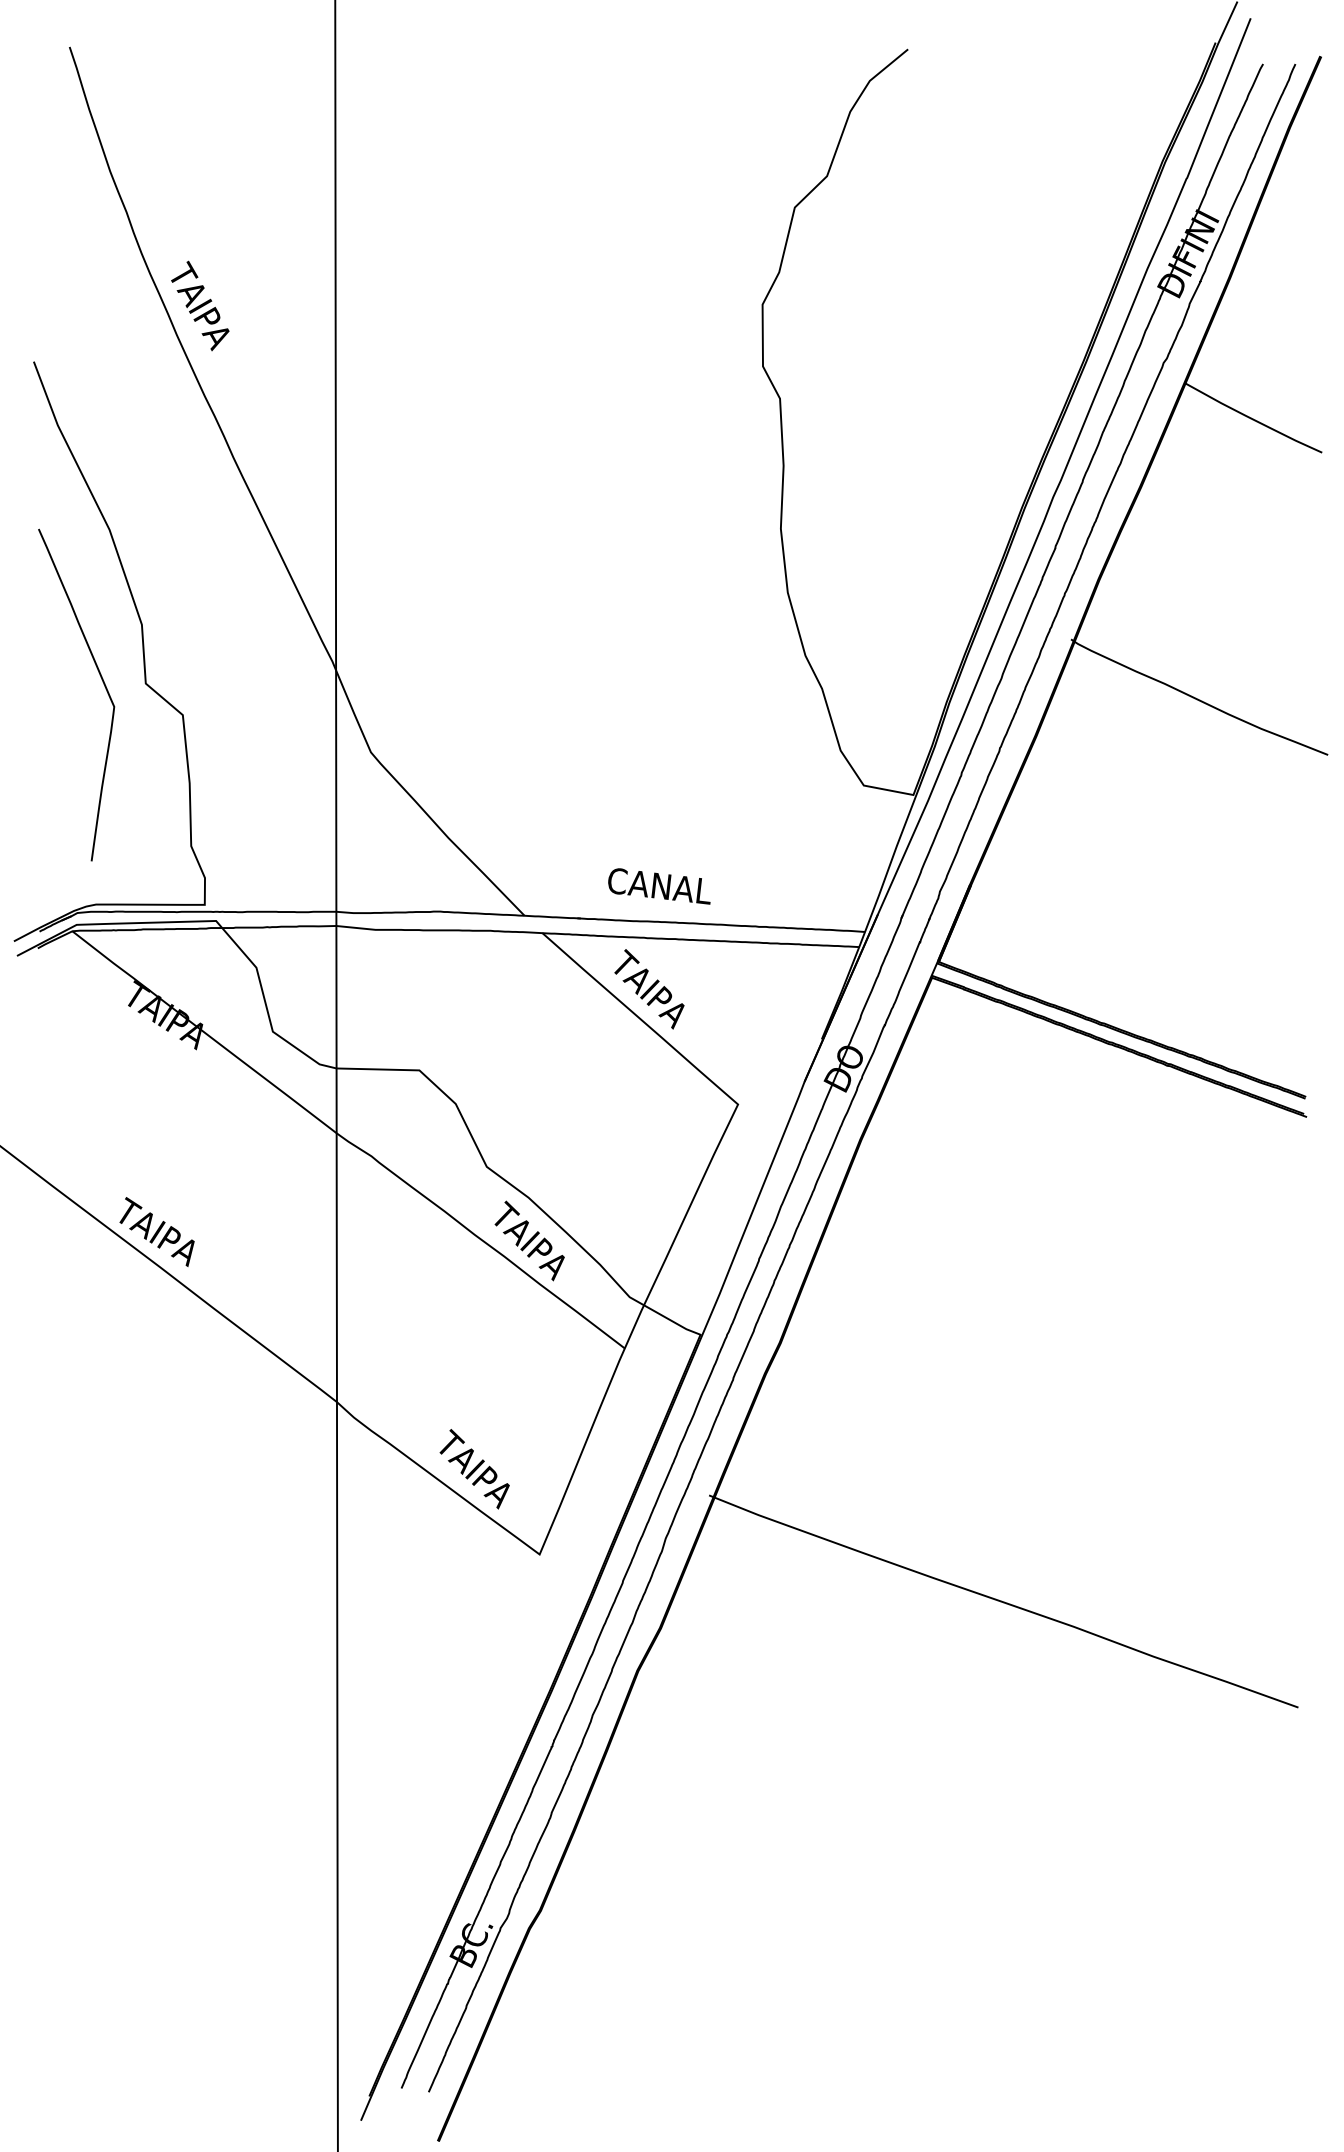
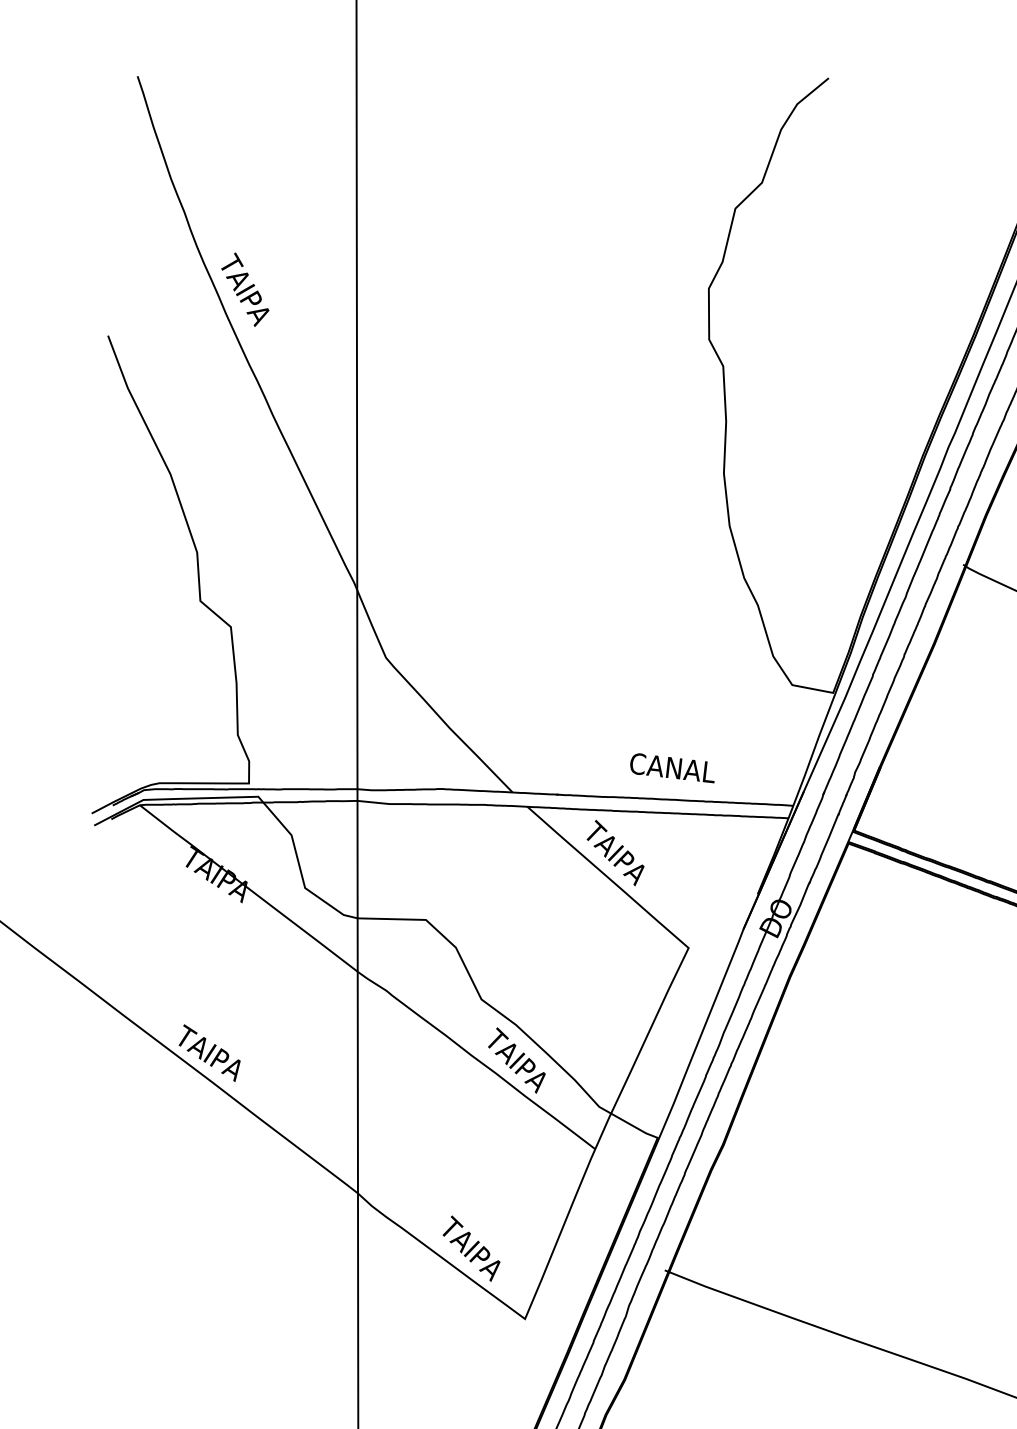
curve: (102, 682) -> (164, 600), removed
text: (659, 886) -> (672, 768), moved

